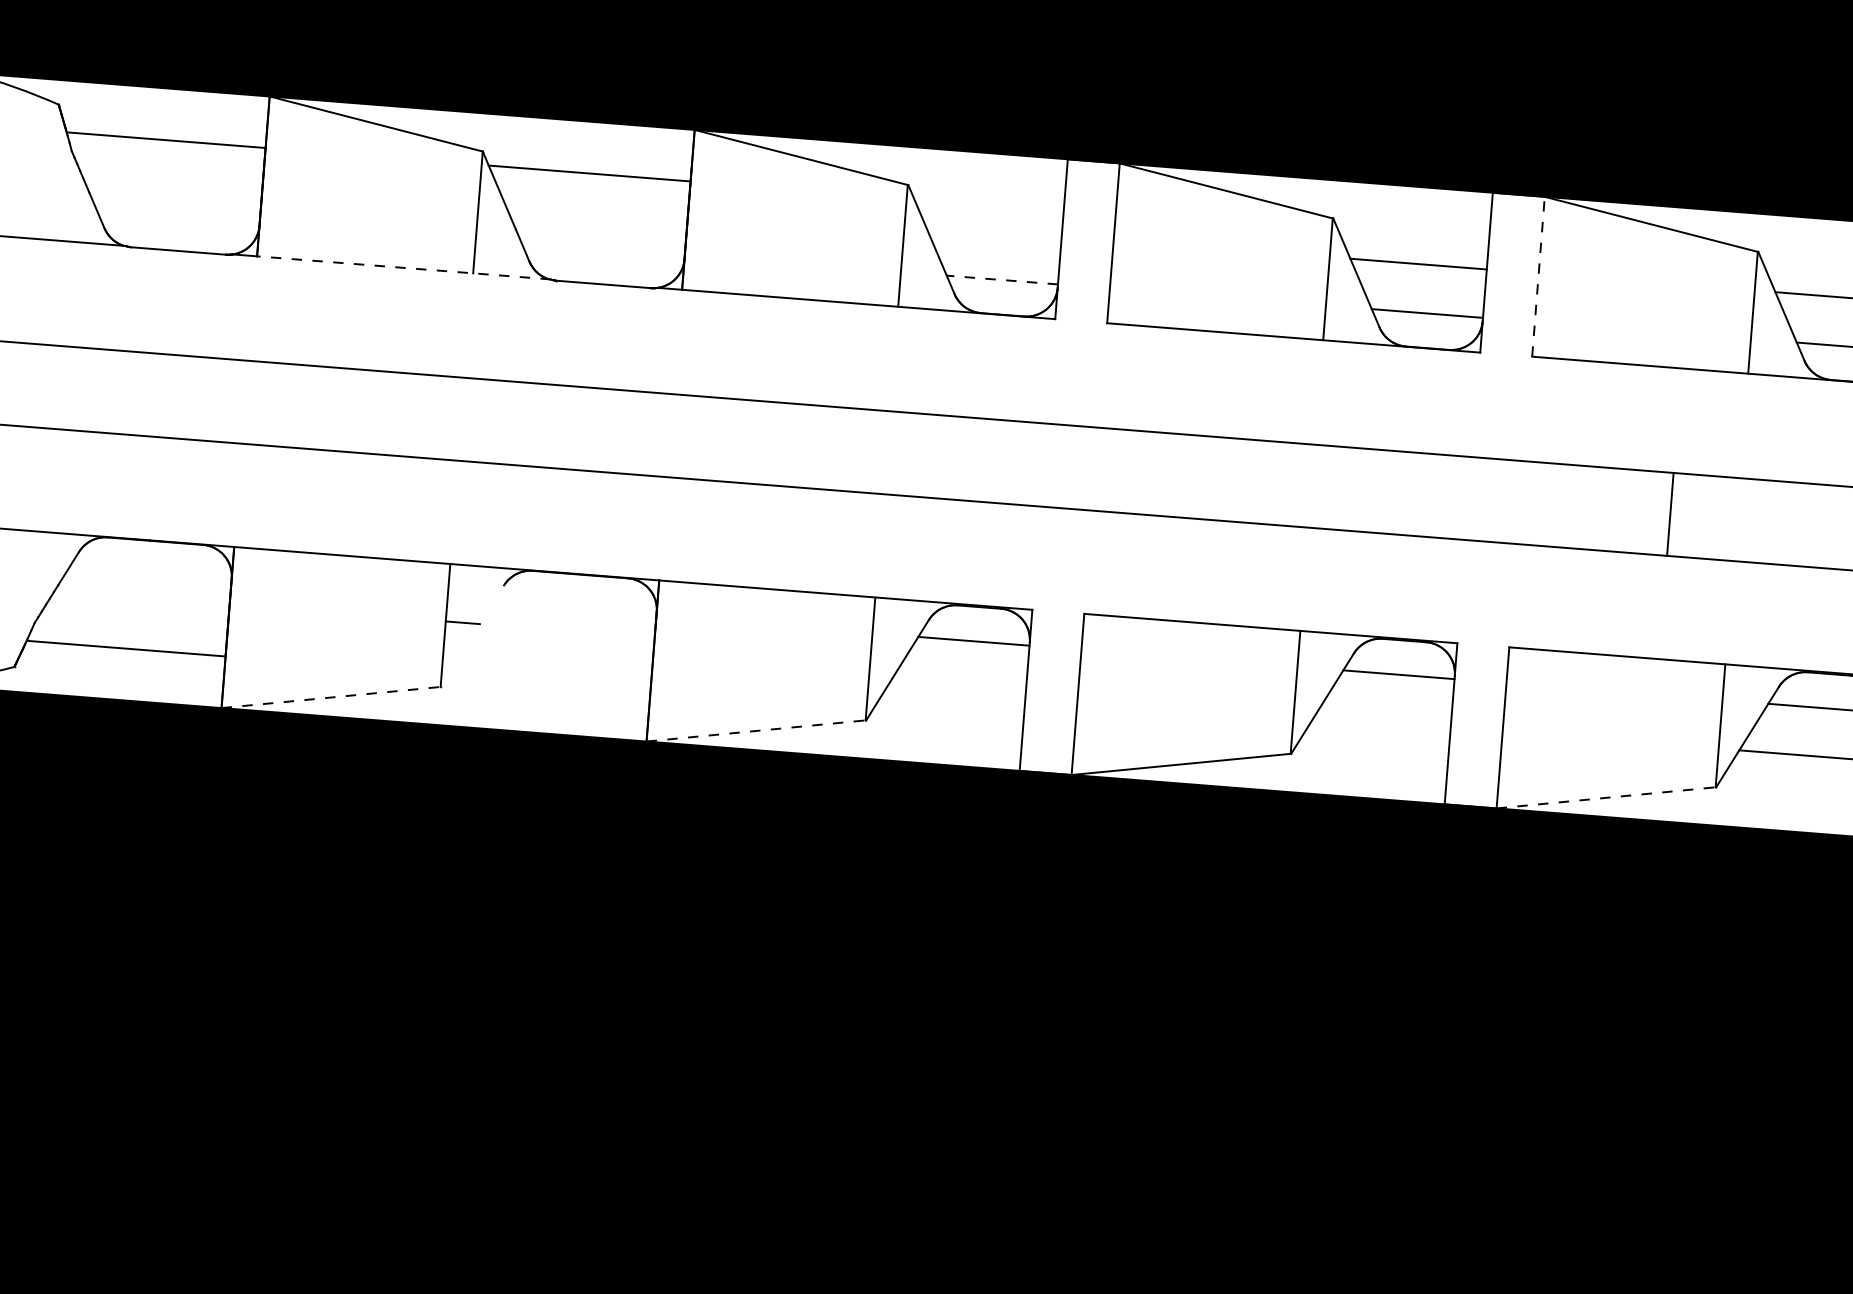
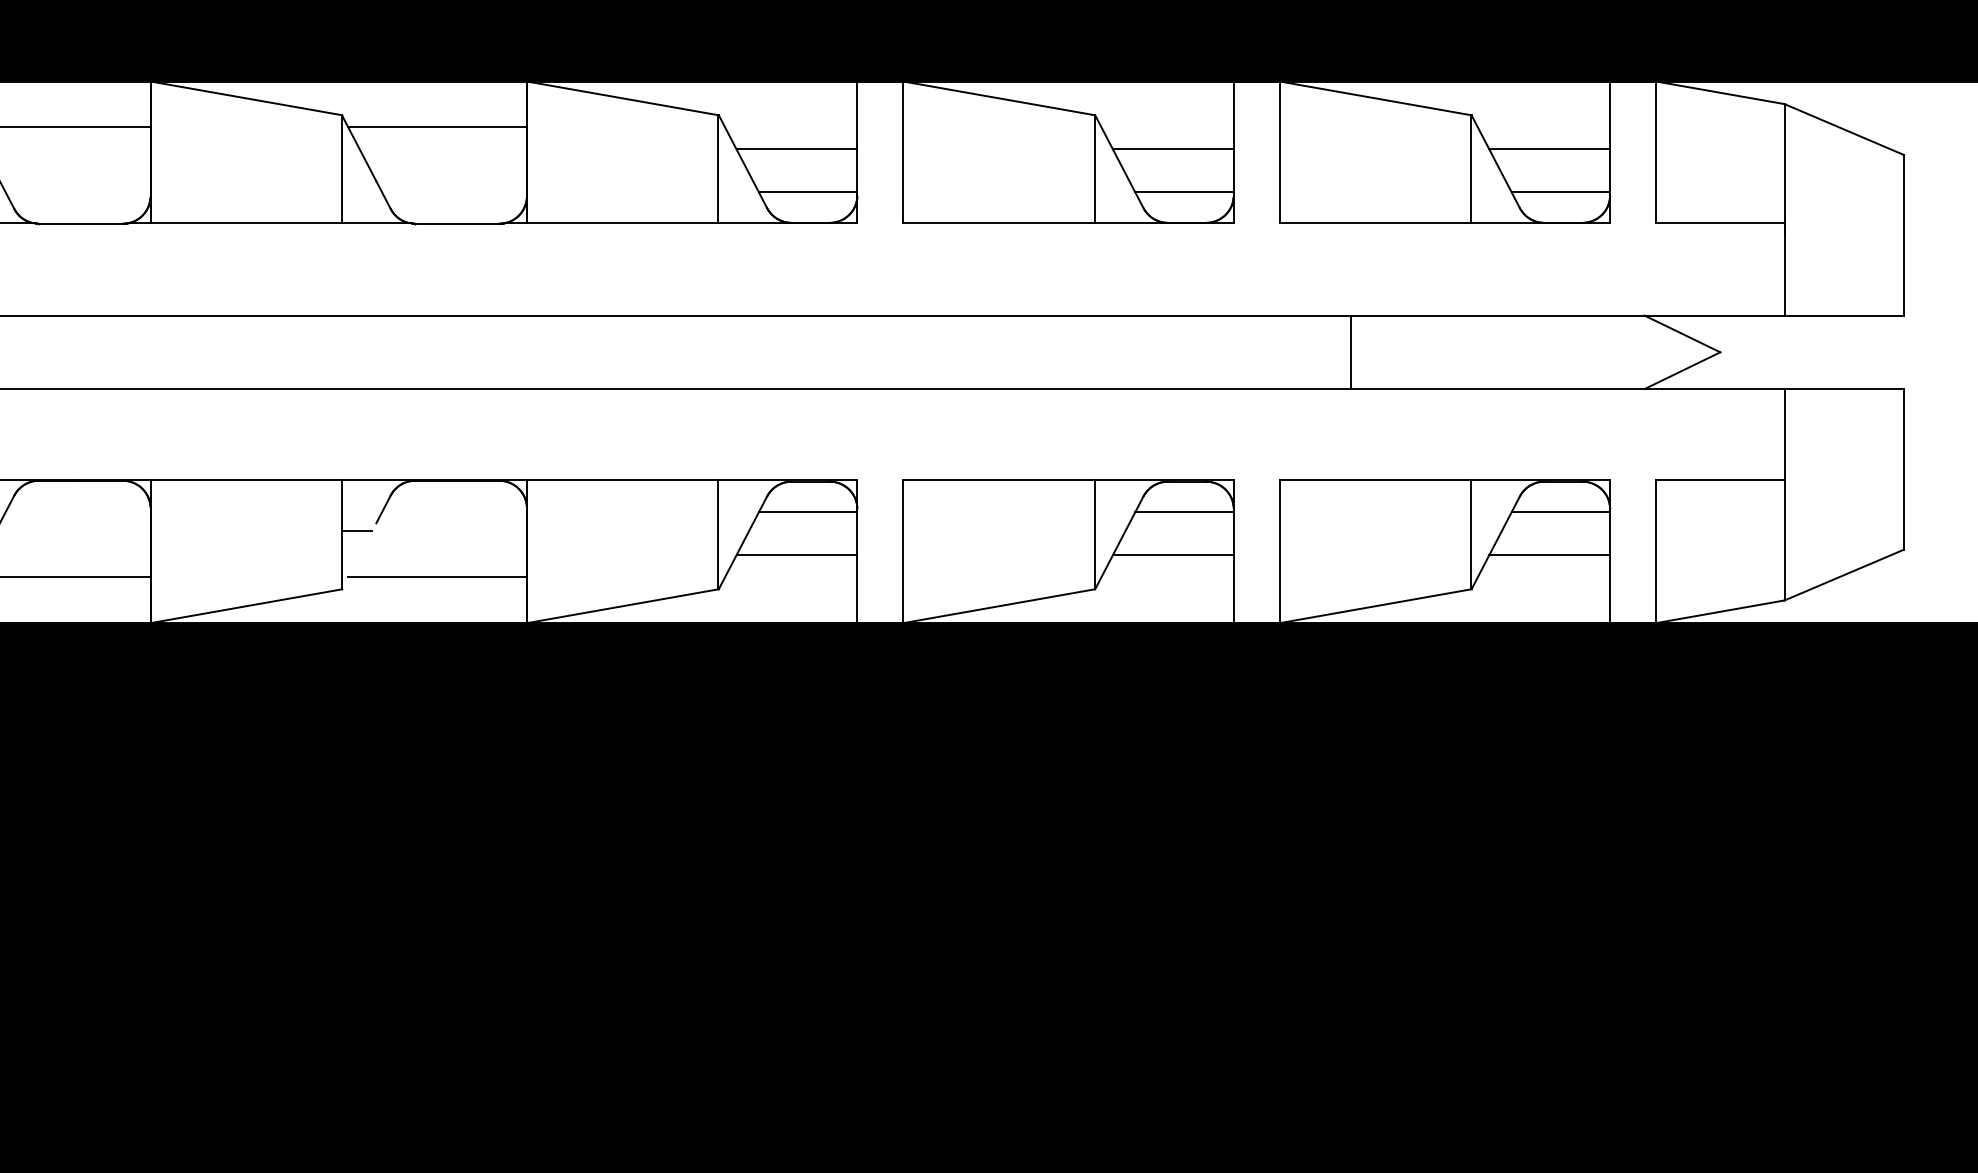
line: (993, 230) -> (796, 149), added
line: (403, 268) -> (280, 223), dashed -> solid
line: (1538, 276) -> (1279, 152), dashed -> solid
line: (1001, 280) -> (807, 192), dashed -> solid
line: (1670, 514) -> (1351, 352), moved
line: (494, 600) -> (383, 509), added
line: (549, 682) -> (437, 577), added
line: (956, 689) -> (796, 555), added
line: (331, 697) -> (246, 606), dashed -> solid
line: (1381, 722) -> (1172, 555), added
line: (757, 731) -> (623, 606), dashed -> solid
line: (1606, 798) -> (1375, 606), dashed -> solid

